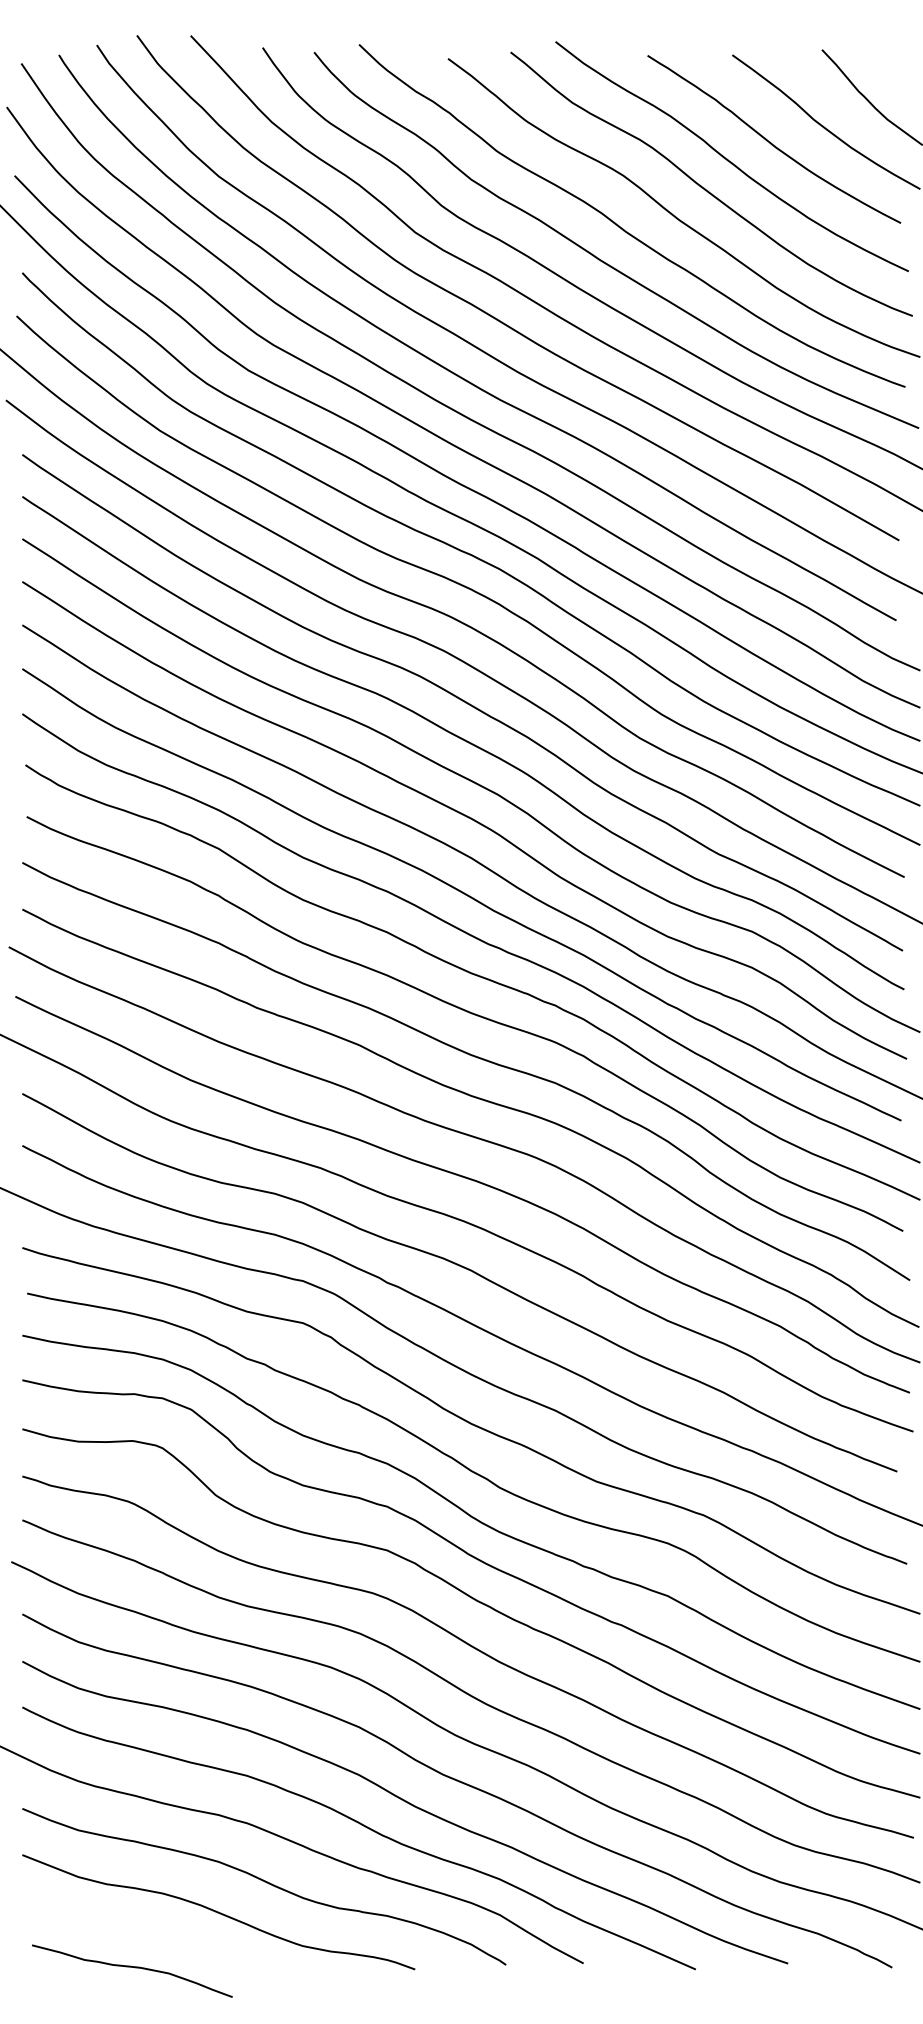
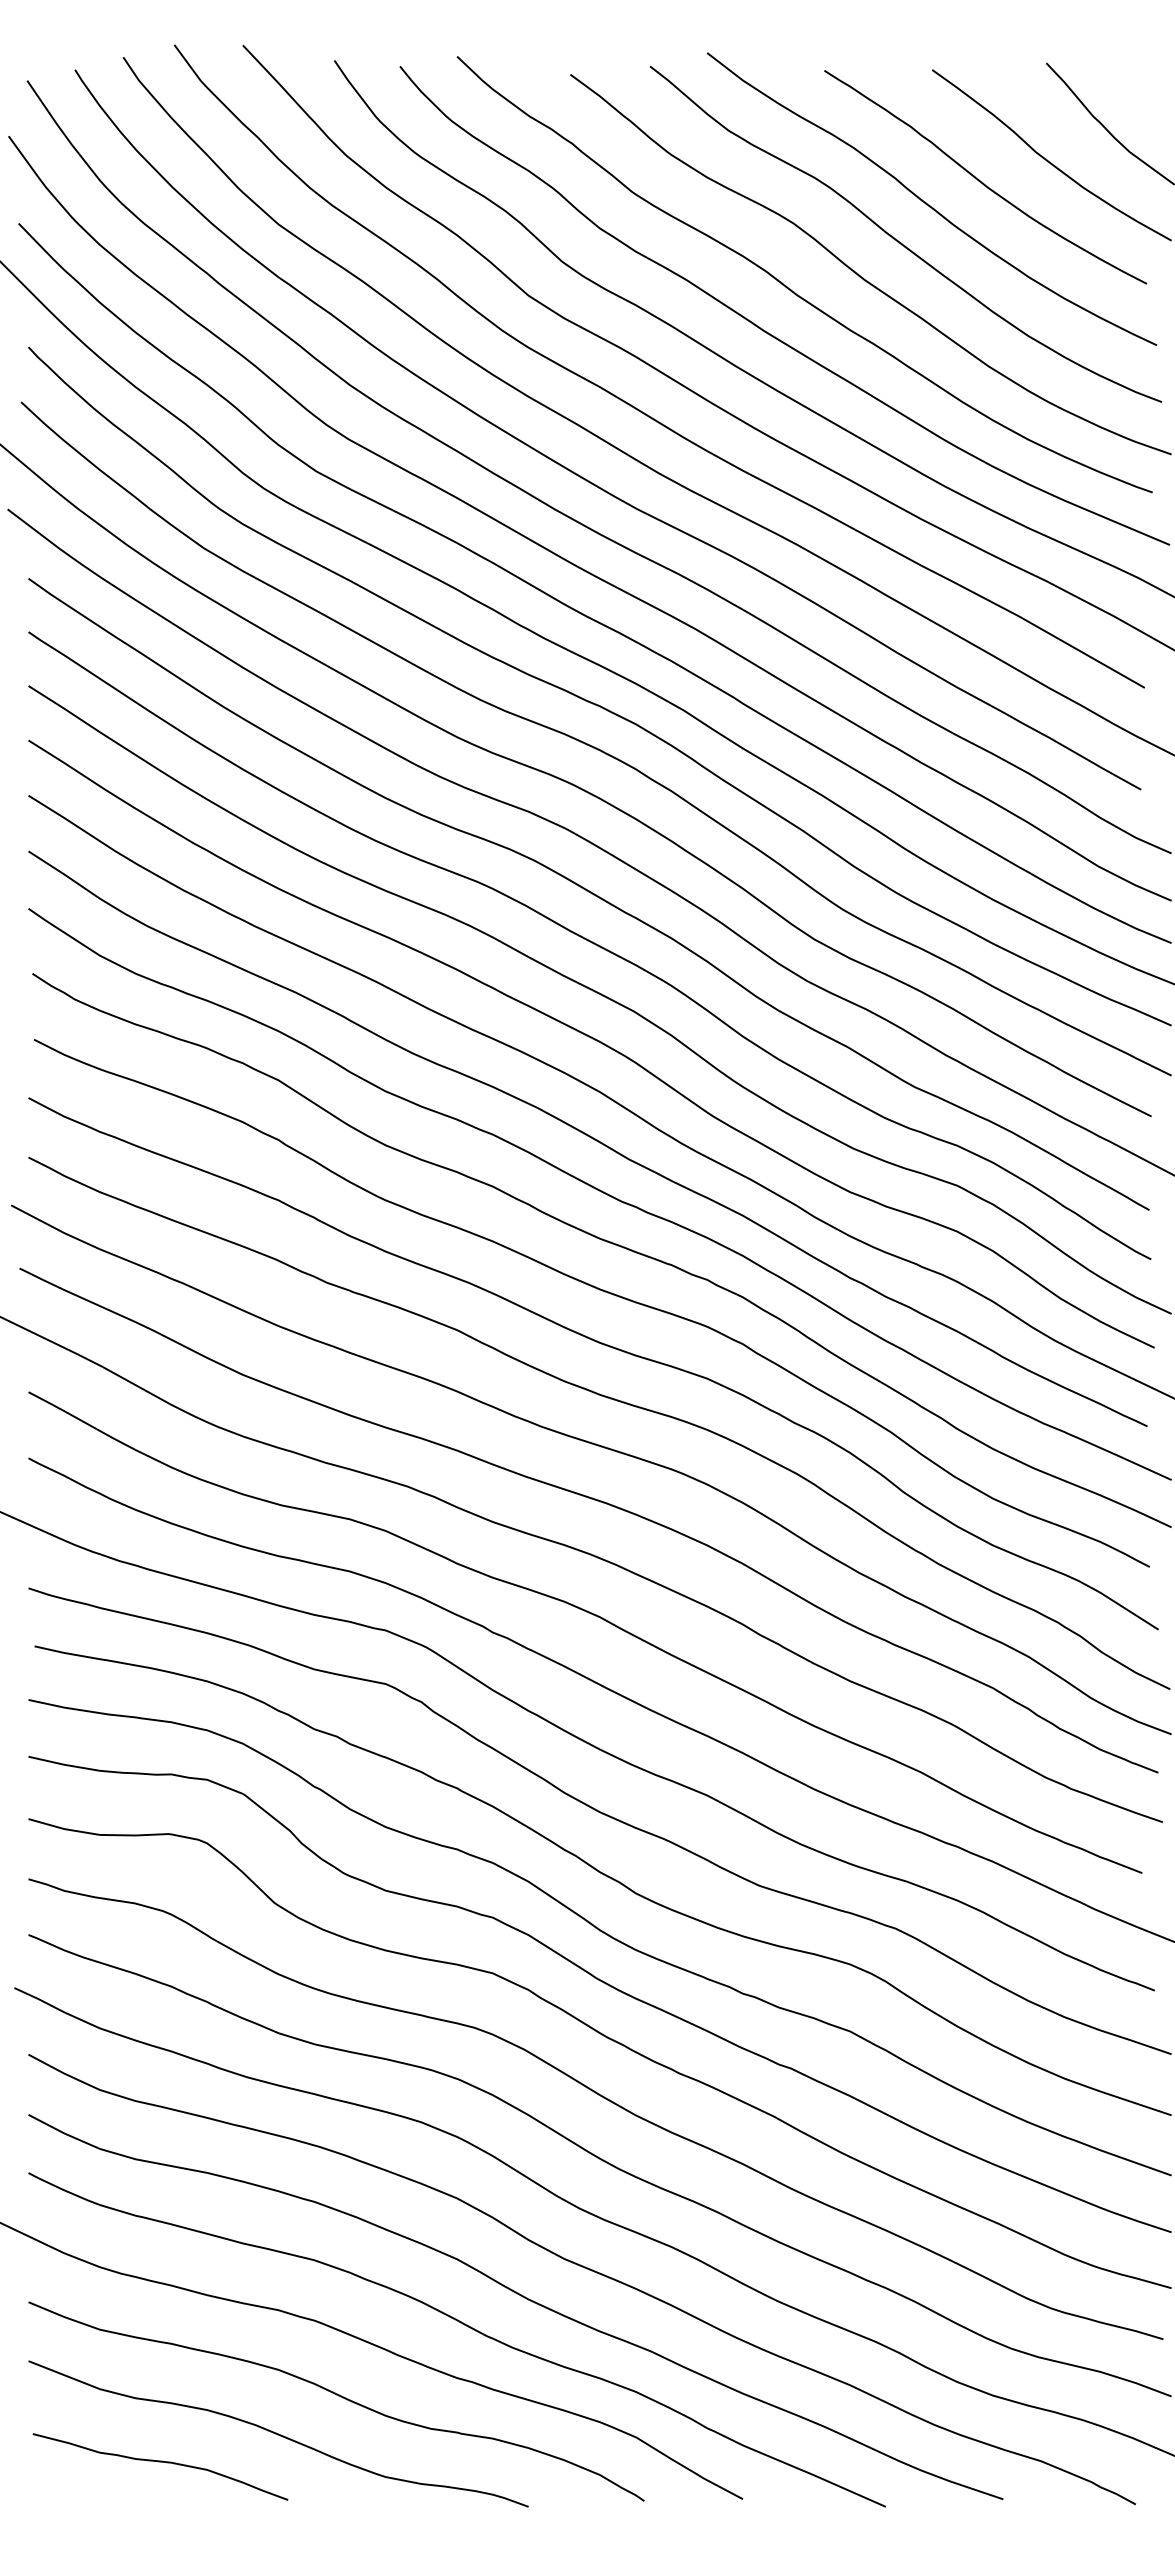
curve: (132, 1967) -> (160, 2462), moved

